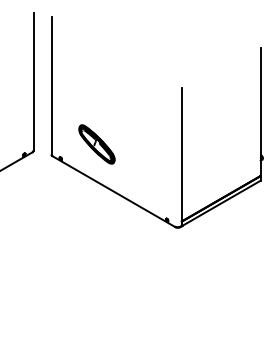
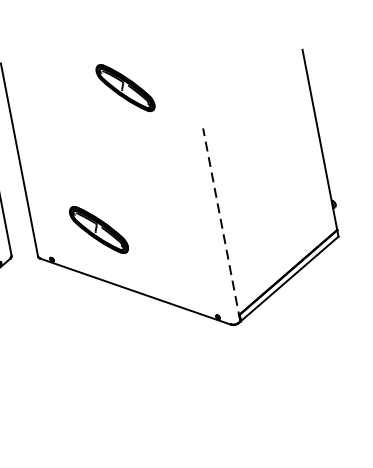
part: (133, 50) -> (124, 88), added
line: (181, 157) -> (221, 225), solid -> dashed

